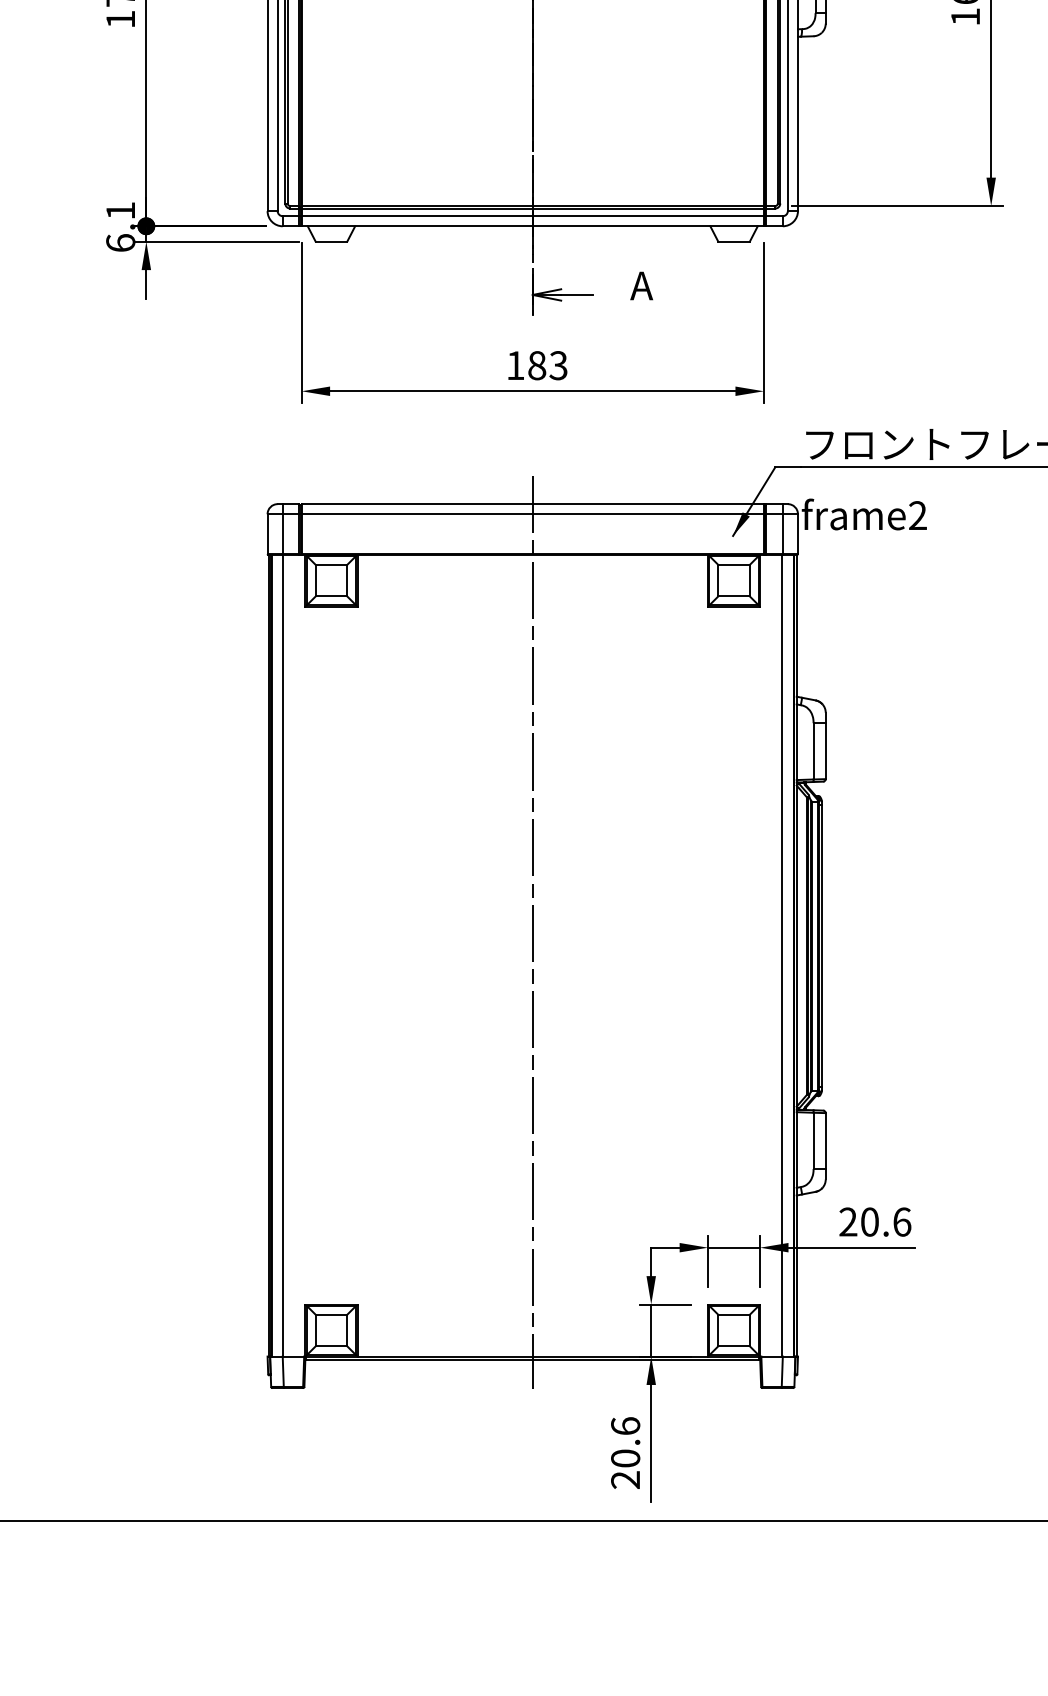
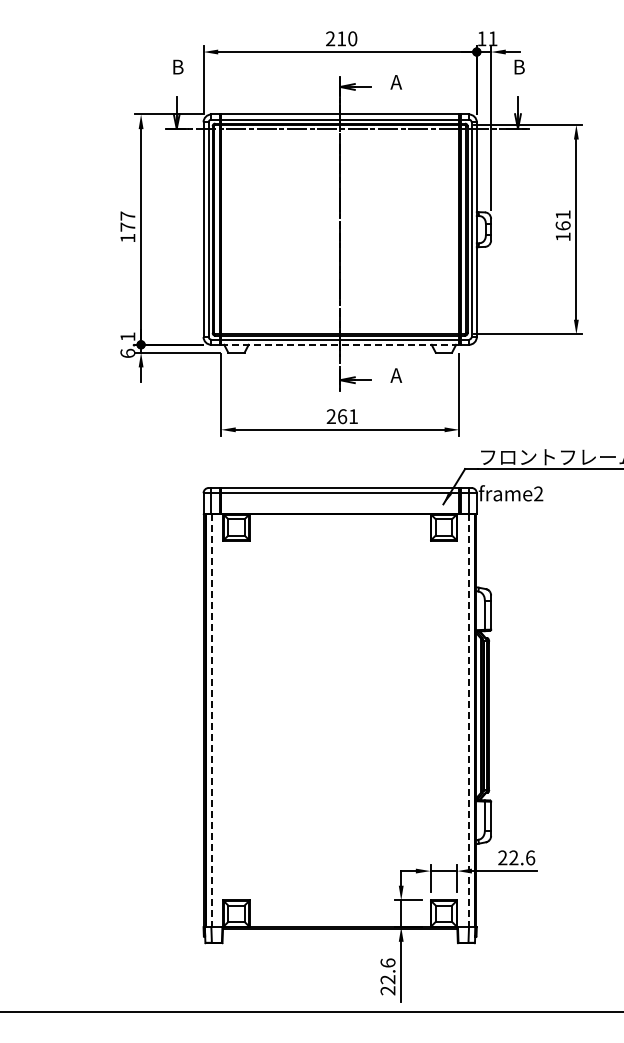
line: (531, 225) -> (339, 344), solid -> dashed
text: (535, 365) -> (341, 416), 183 -> 261
line: (533, 932) -> (340, 708), removed
line: (282, 955) -> (211, 720), solid -> dashed
line: (781, 955) -> (468, 720), solid -> dashed
text: (869, 1221) -> (513, 857), 20.6 -> 22.6
text: (624, 1458) -> (387, 979), 20.6 -> 22.6

